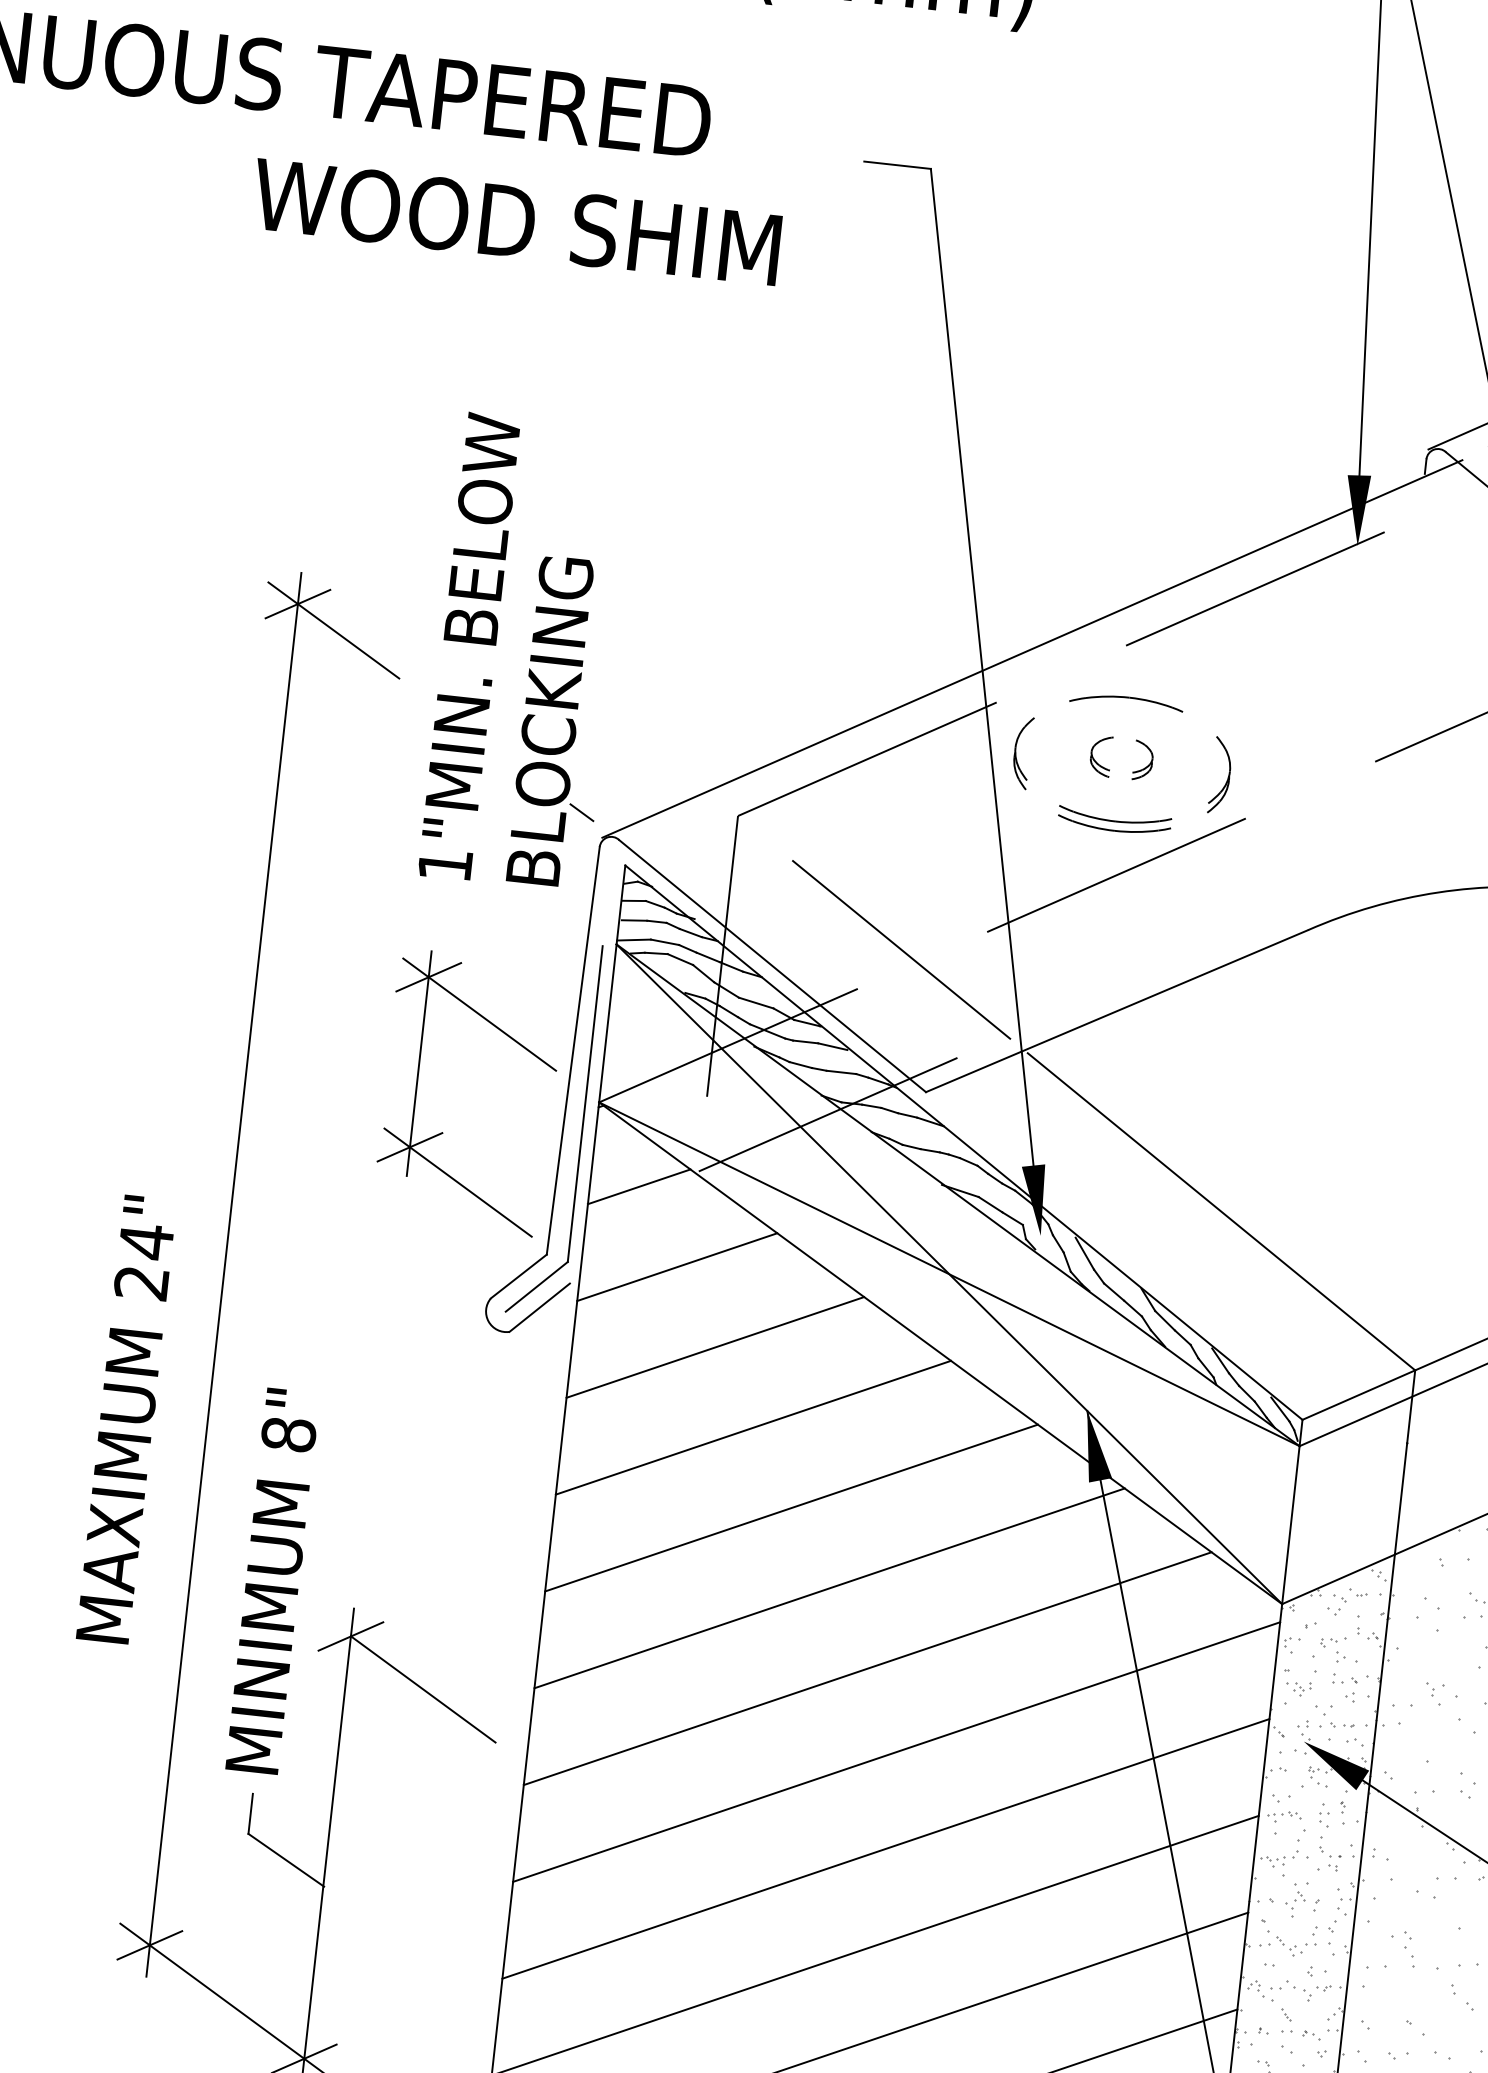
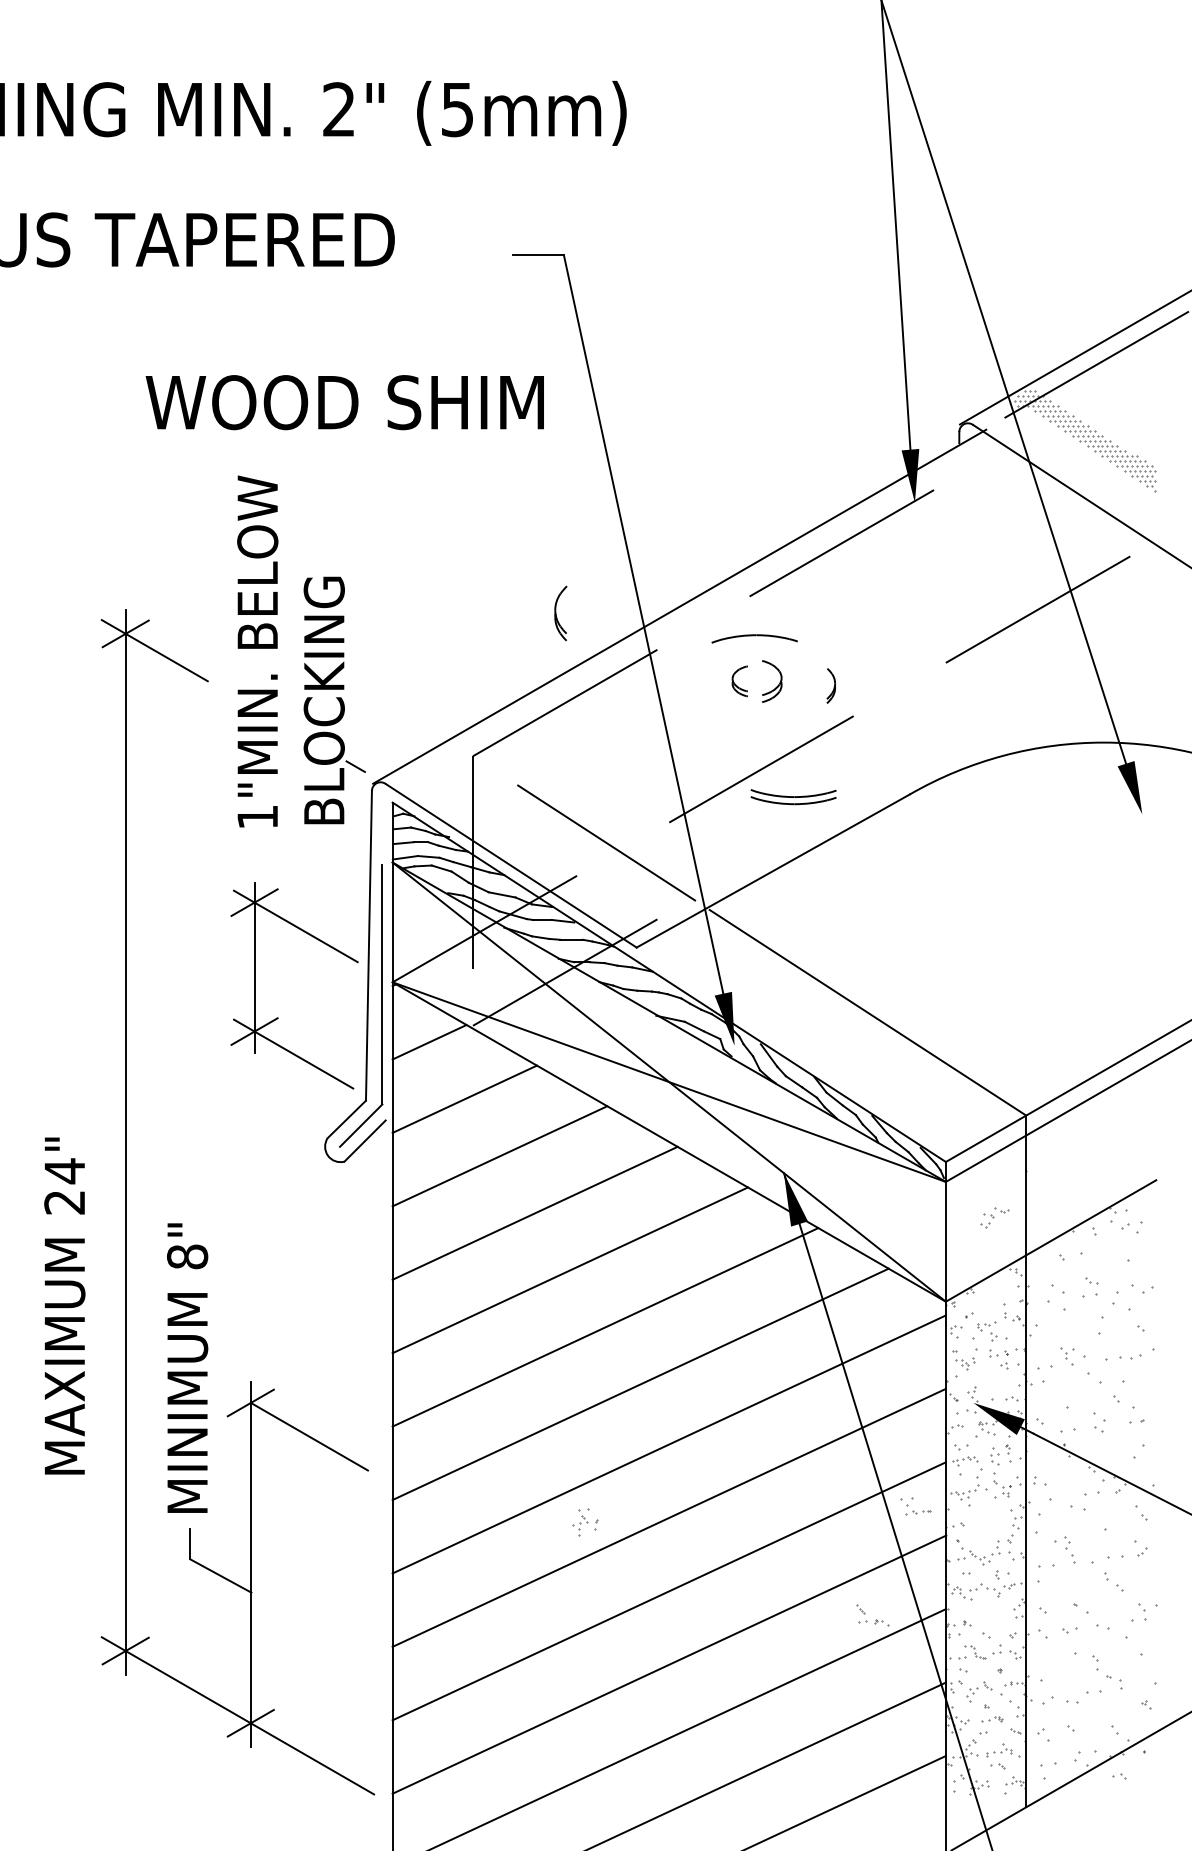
text: (515, 221) -> (344, 402), moved
part: (1021, 752) -> (560, 613), moved
part: (1142, 759) -> (771, 680), size x1.4
part: (1219, 774) -> (830, 685), size x0.6
part: (1114, 821) -> (793, 797), moved
text: (126, 1418) -> (64, 1305), moved
part: (1347, 1601) -> (994, 1217), moved
part: (1334, 1717) -> (915, 1506), moved
part: (1302, 1900) -> (585, 1522), moved
part: (1300, 2024) -> (872, 1615), moved

